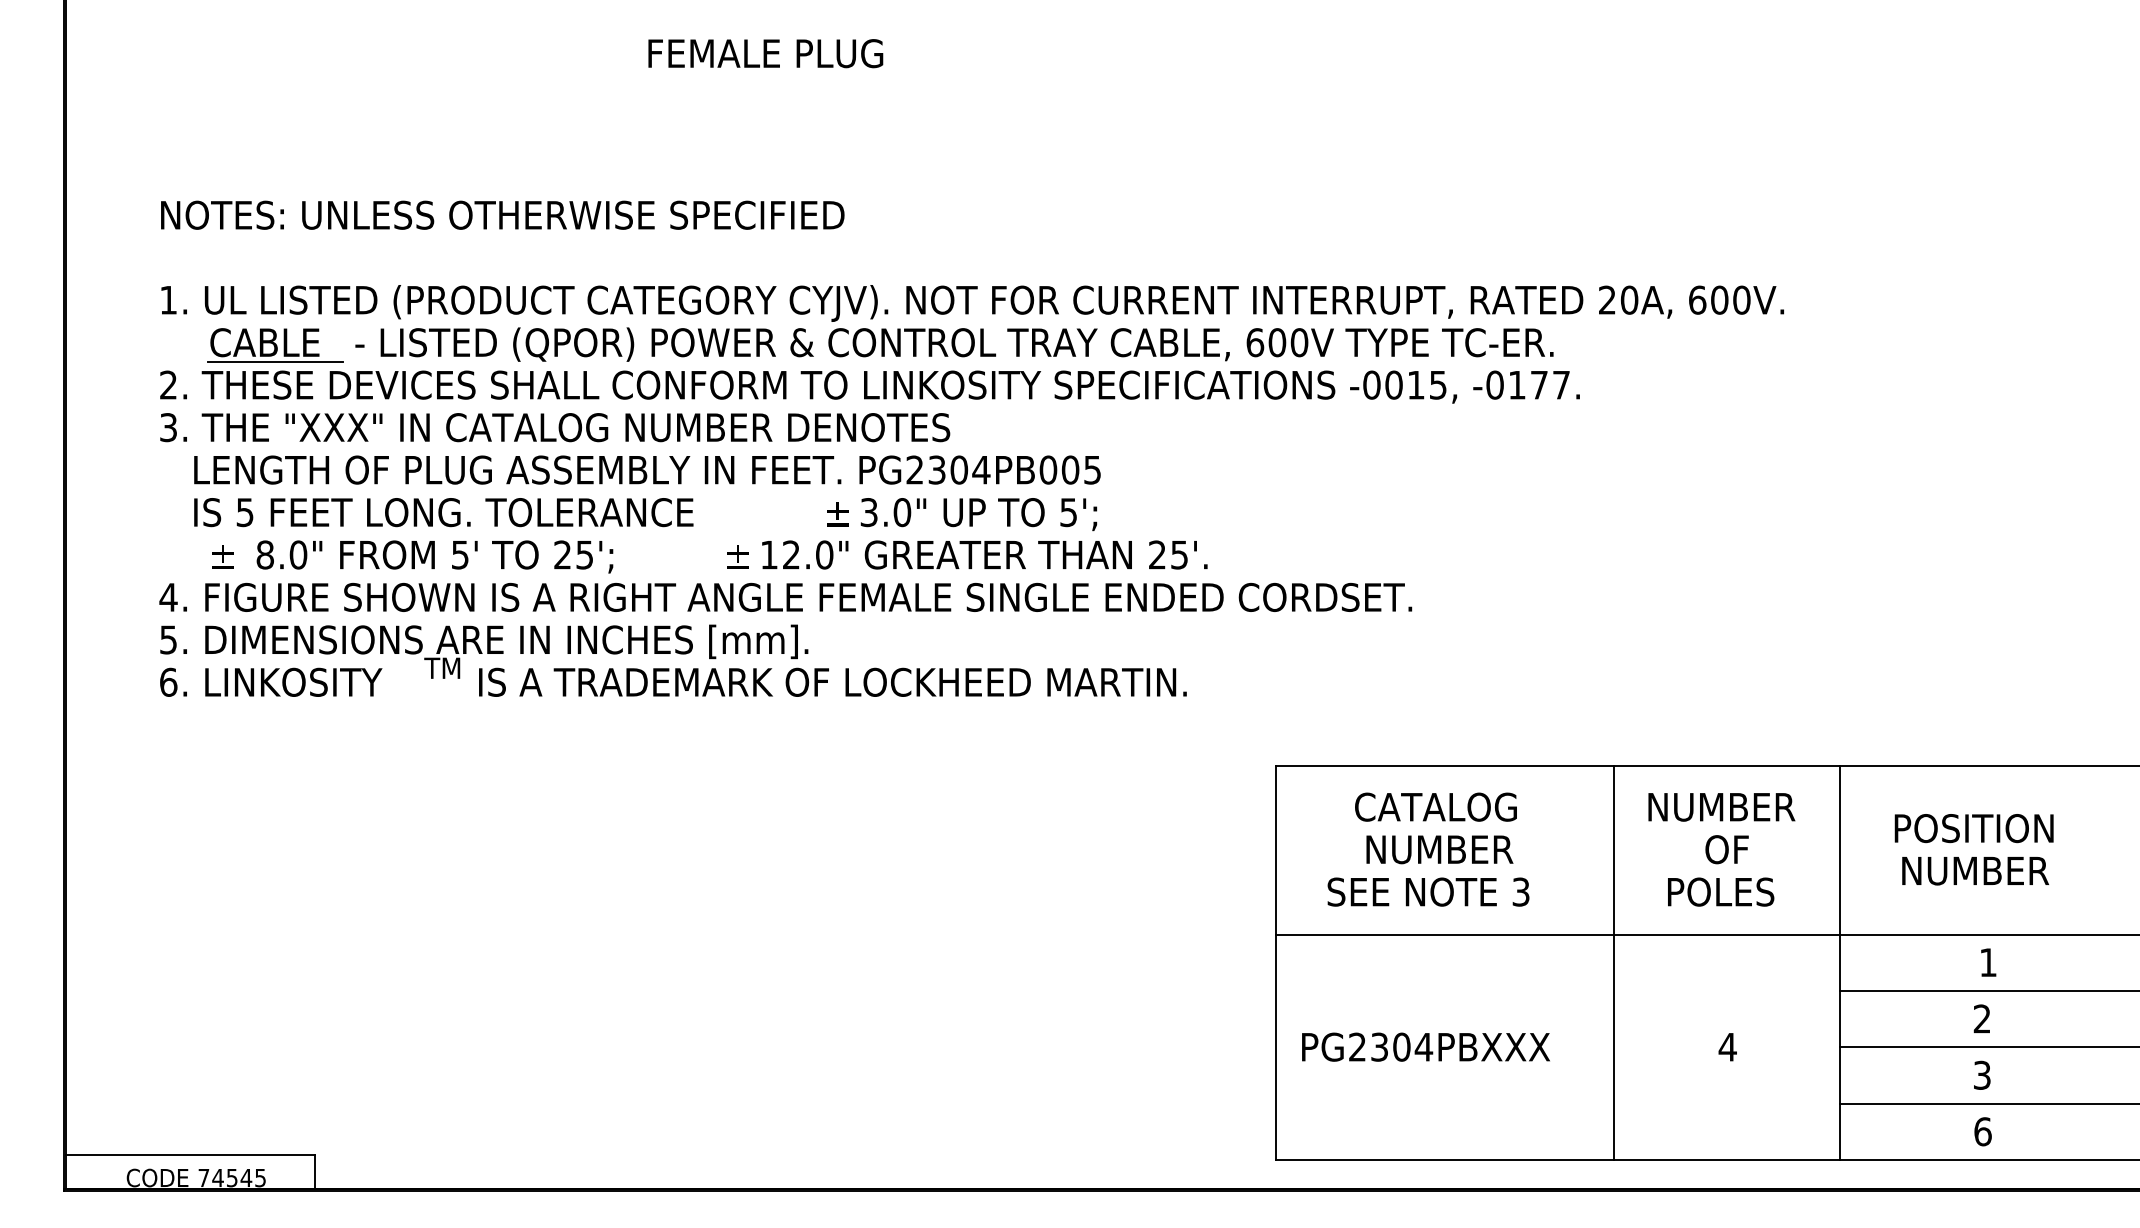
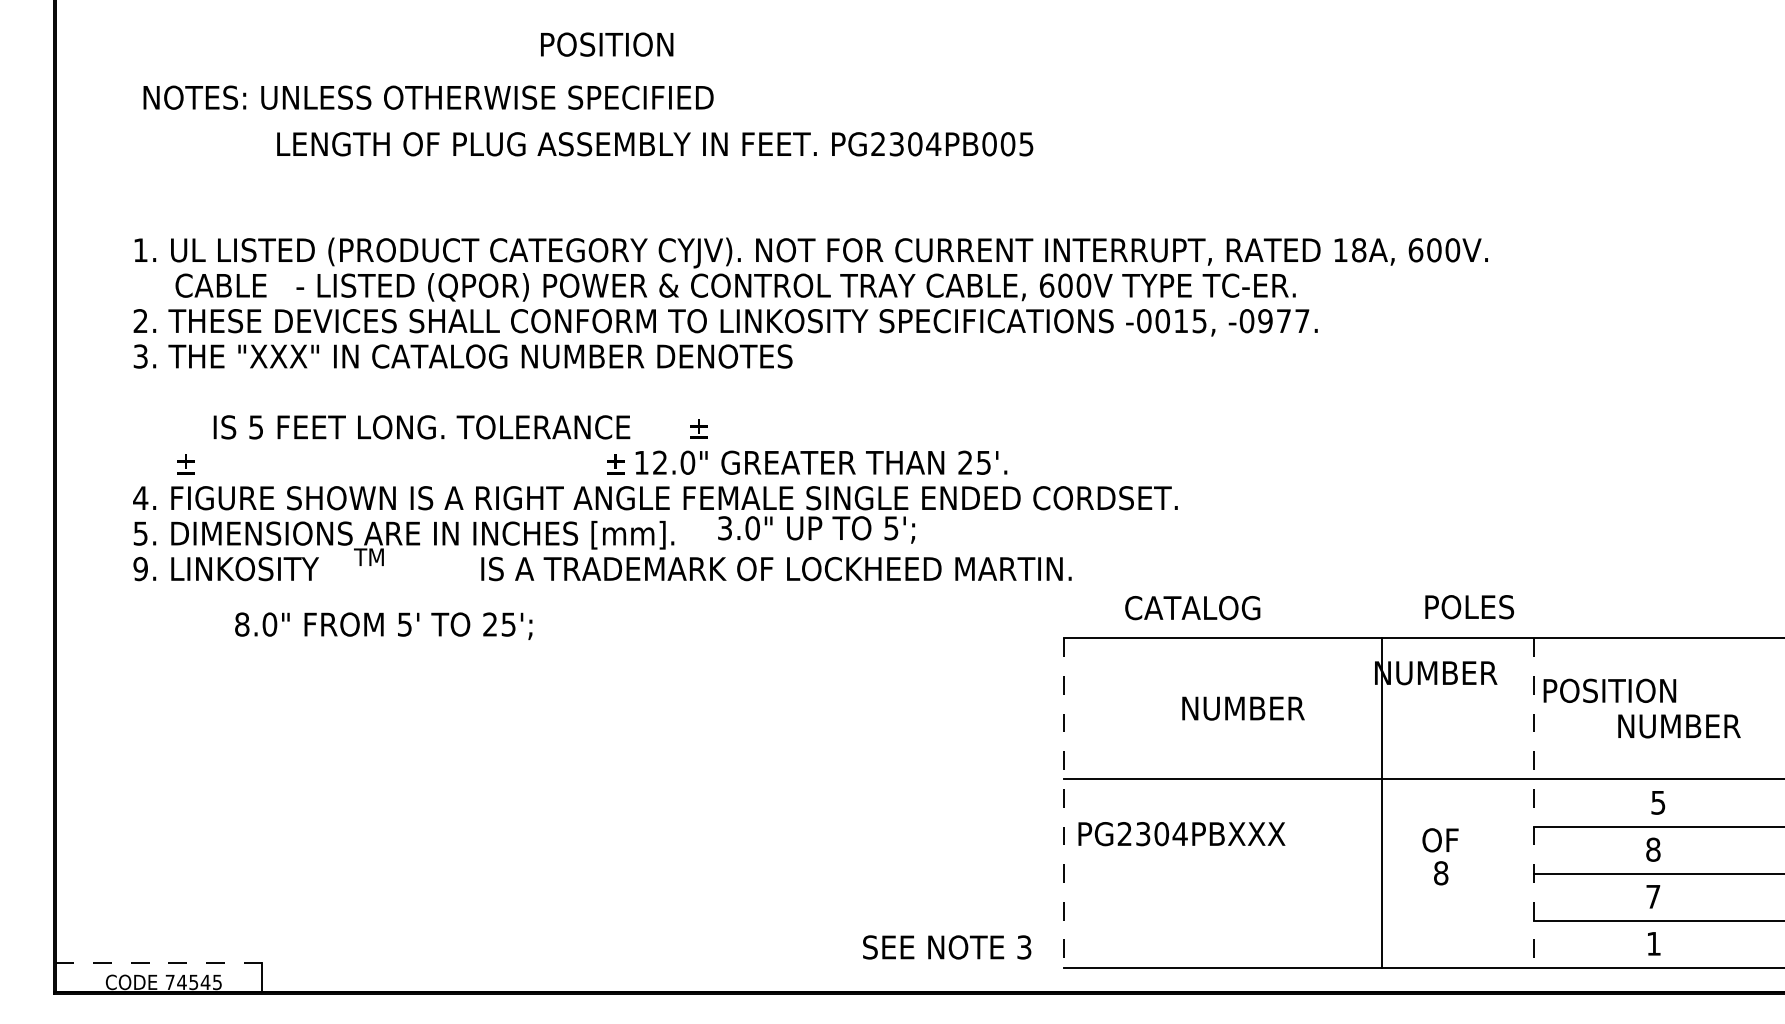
text: (767, 53) -> (640, 44), FEMALE PLUG -> POSITION
text: (502, 214) -> (428, 97), moved
text: (1618, 299) -> (1349, 249), 20A, -> 18A,
line: (275, 362) -> (229, 302), removed
text: (1516, 384) -> (1264, 320), -0177. -> -0977.
text: (647, 469) -> (655, 143), moved
text: (443, 512) -> (421, 427), moved
text: (978, 514) -> (816, 529), moved
text: (434, 556) -> (383, 625), moved
text: (168, 681) -> (140, 568), 6. -> 9.
text: (832, 681) -> (776, 568), moved
text: (1435, 806) -> (1192, 607), moved
text: (1973, 828) -> (1609, 690), moved
text: (1439, 849) -> (1243, 708), moved
text: (1726, 849) -> (1440, 840), moved
text: (1975, 871) -> (1679, 726), moved
text: (1428, 891) -> (947, 946), moved
text: (1721, 891) -> (1470, 606), moved
line: (1614, 962) -> (1382, 802), moved
text: (1988, 962) -> (1658, 802), 1 -> 5
line: (1275, 963) -> (1063, 803), solid -> dashed
line: (1839, 963) -> (1534, 803), solid -> dashed
text: (1981, 1018) -> (1652, 849), 2 -> 8
text: (1425, 1046) -> (1181, 833), moved
text: (1727, 1046) -> (1440, 872), 4 -> 8
text: (1982, 1074) -> (1653, 896), 3 -> 7
text: (1982, 1131) -> (1653, 943), 6 -> 1
line: (191, 1155) -> (159, 963), solid -> dashed

